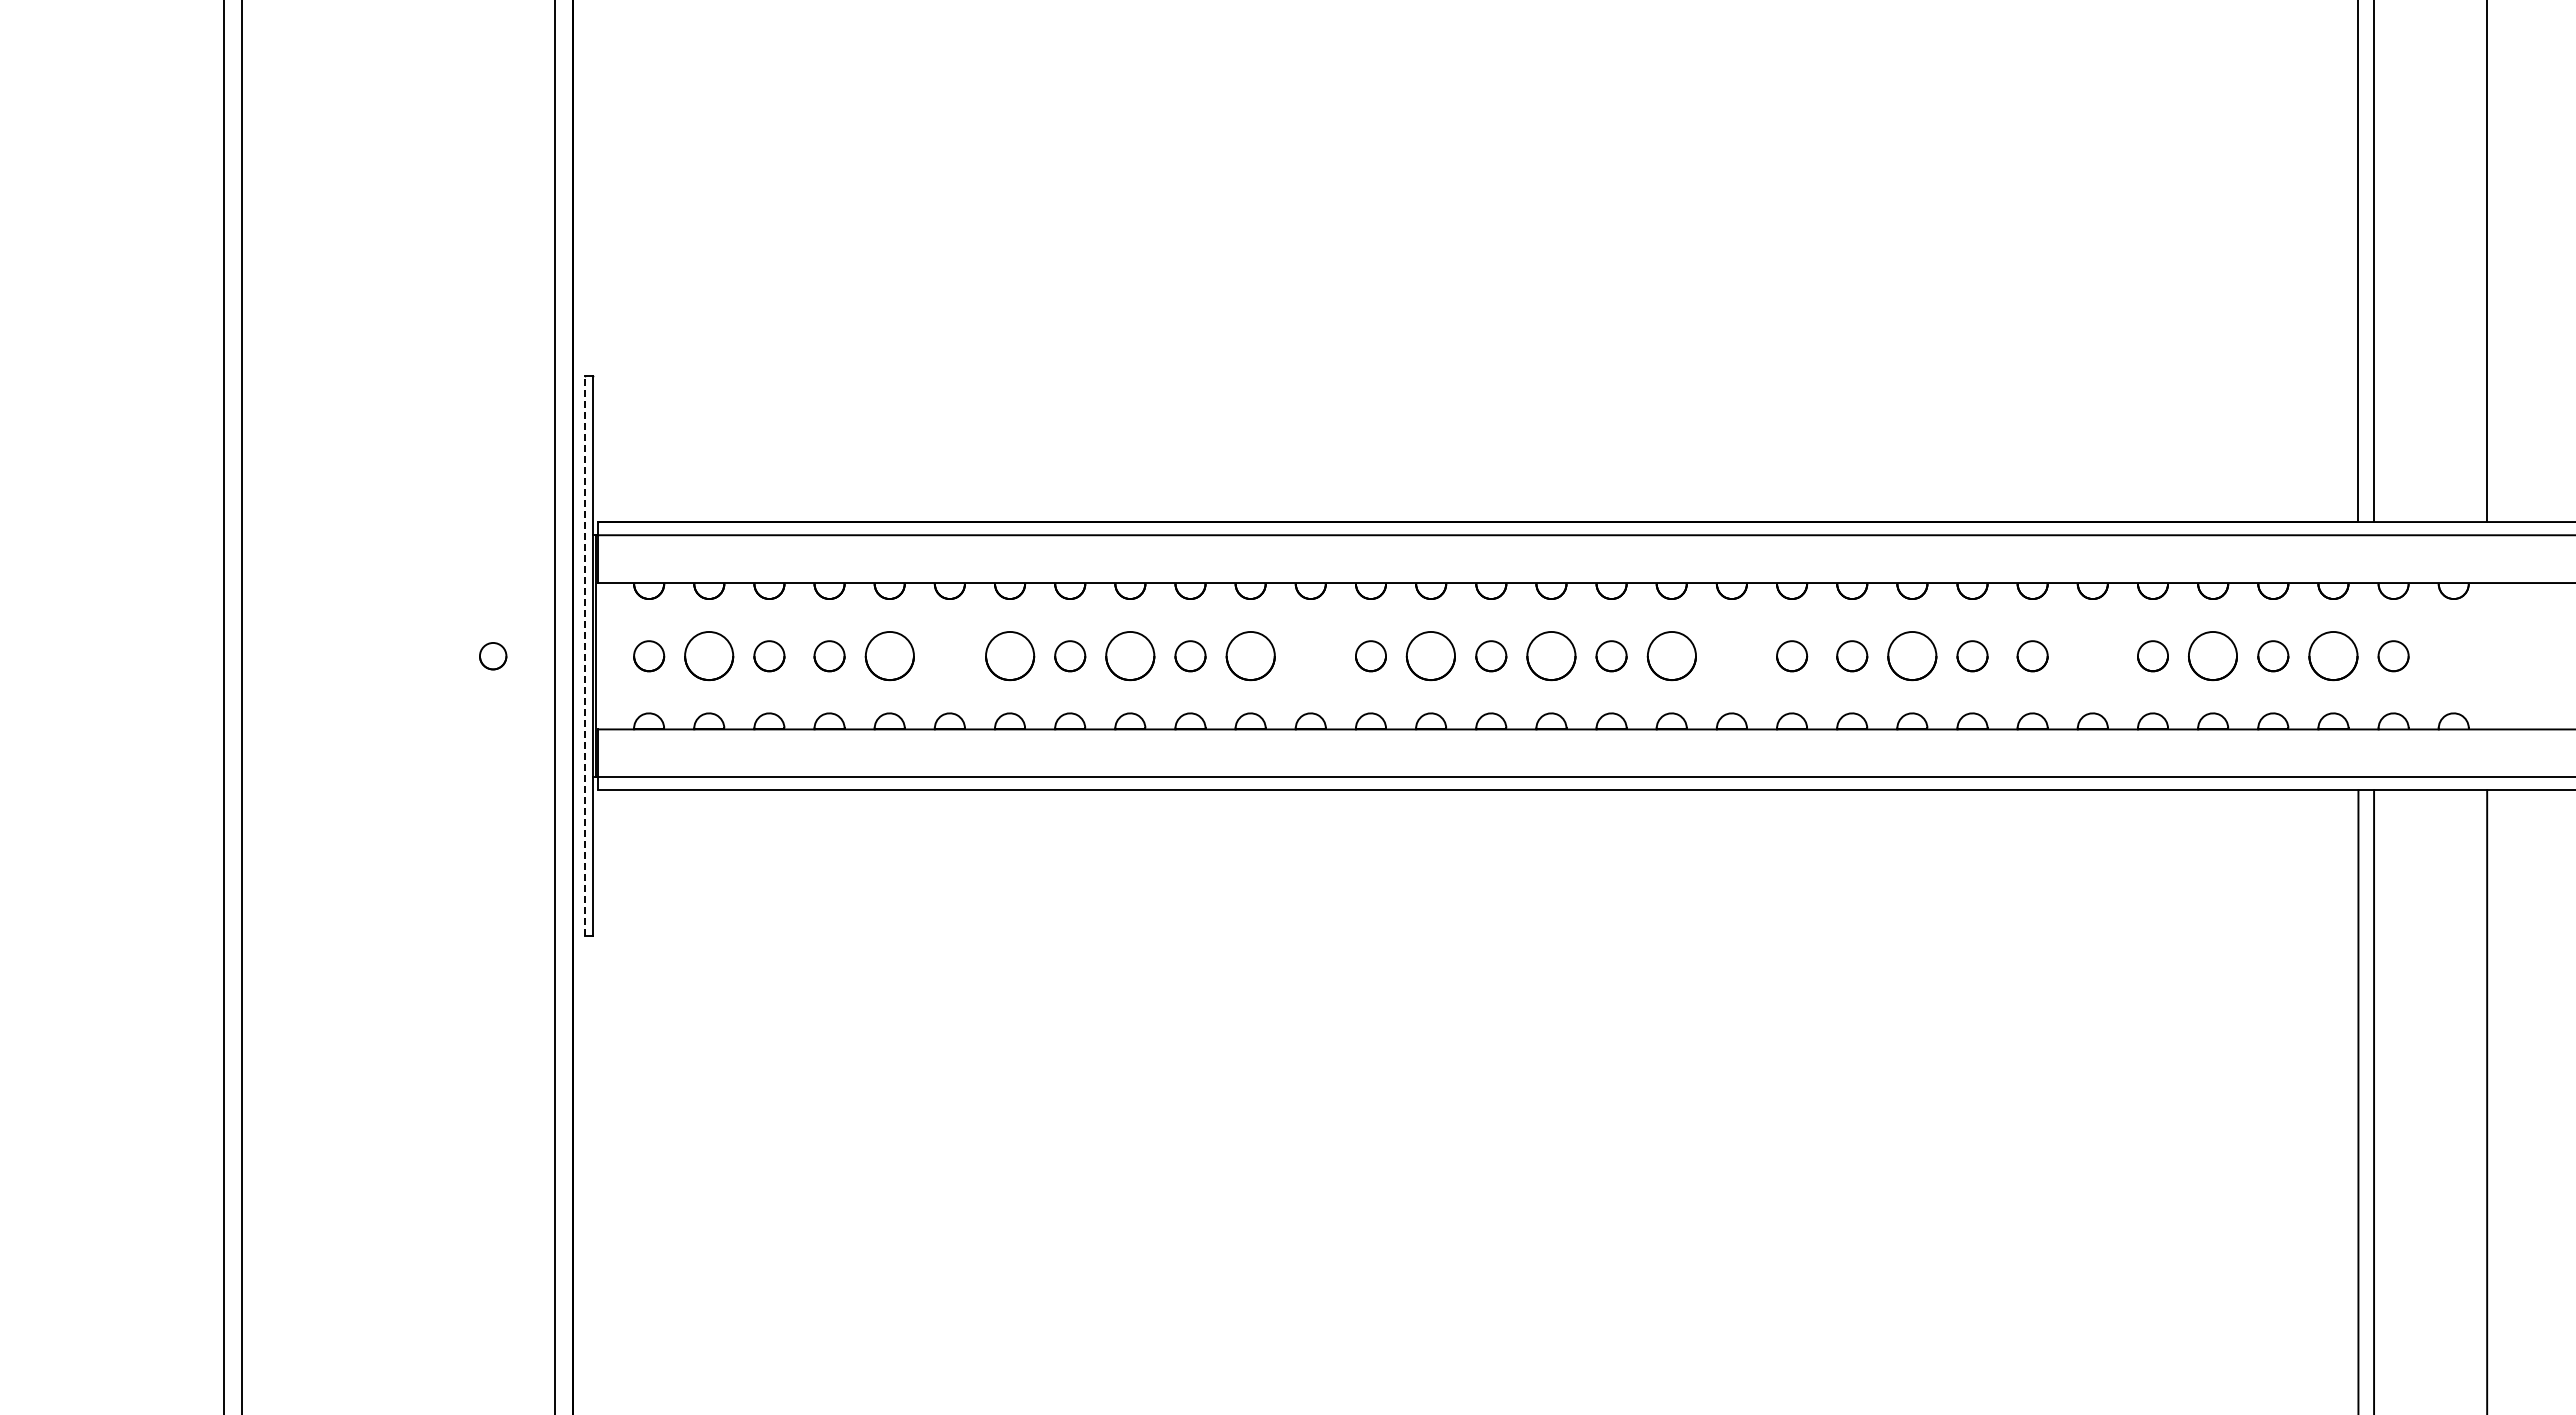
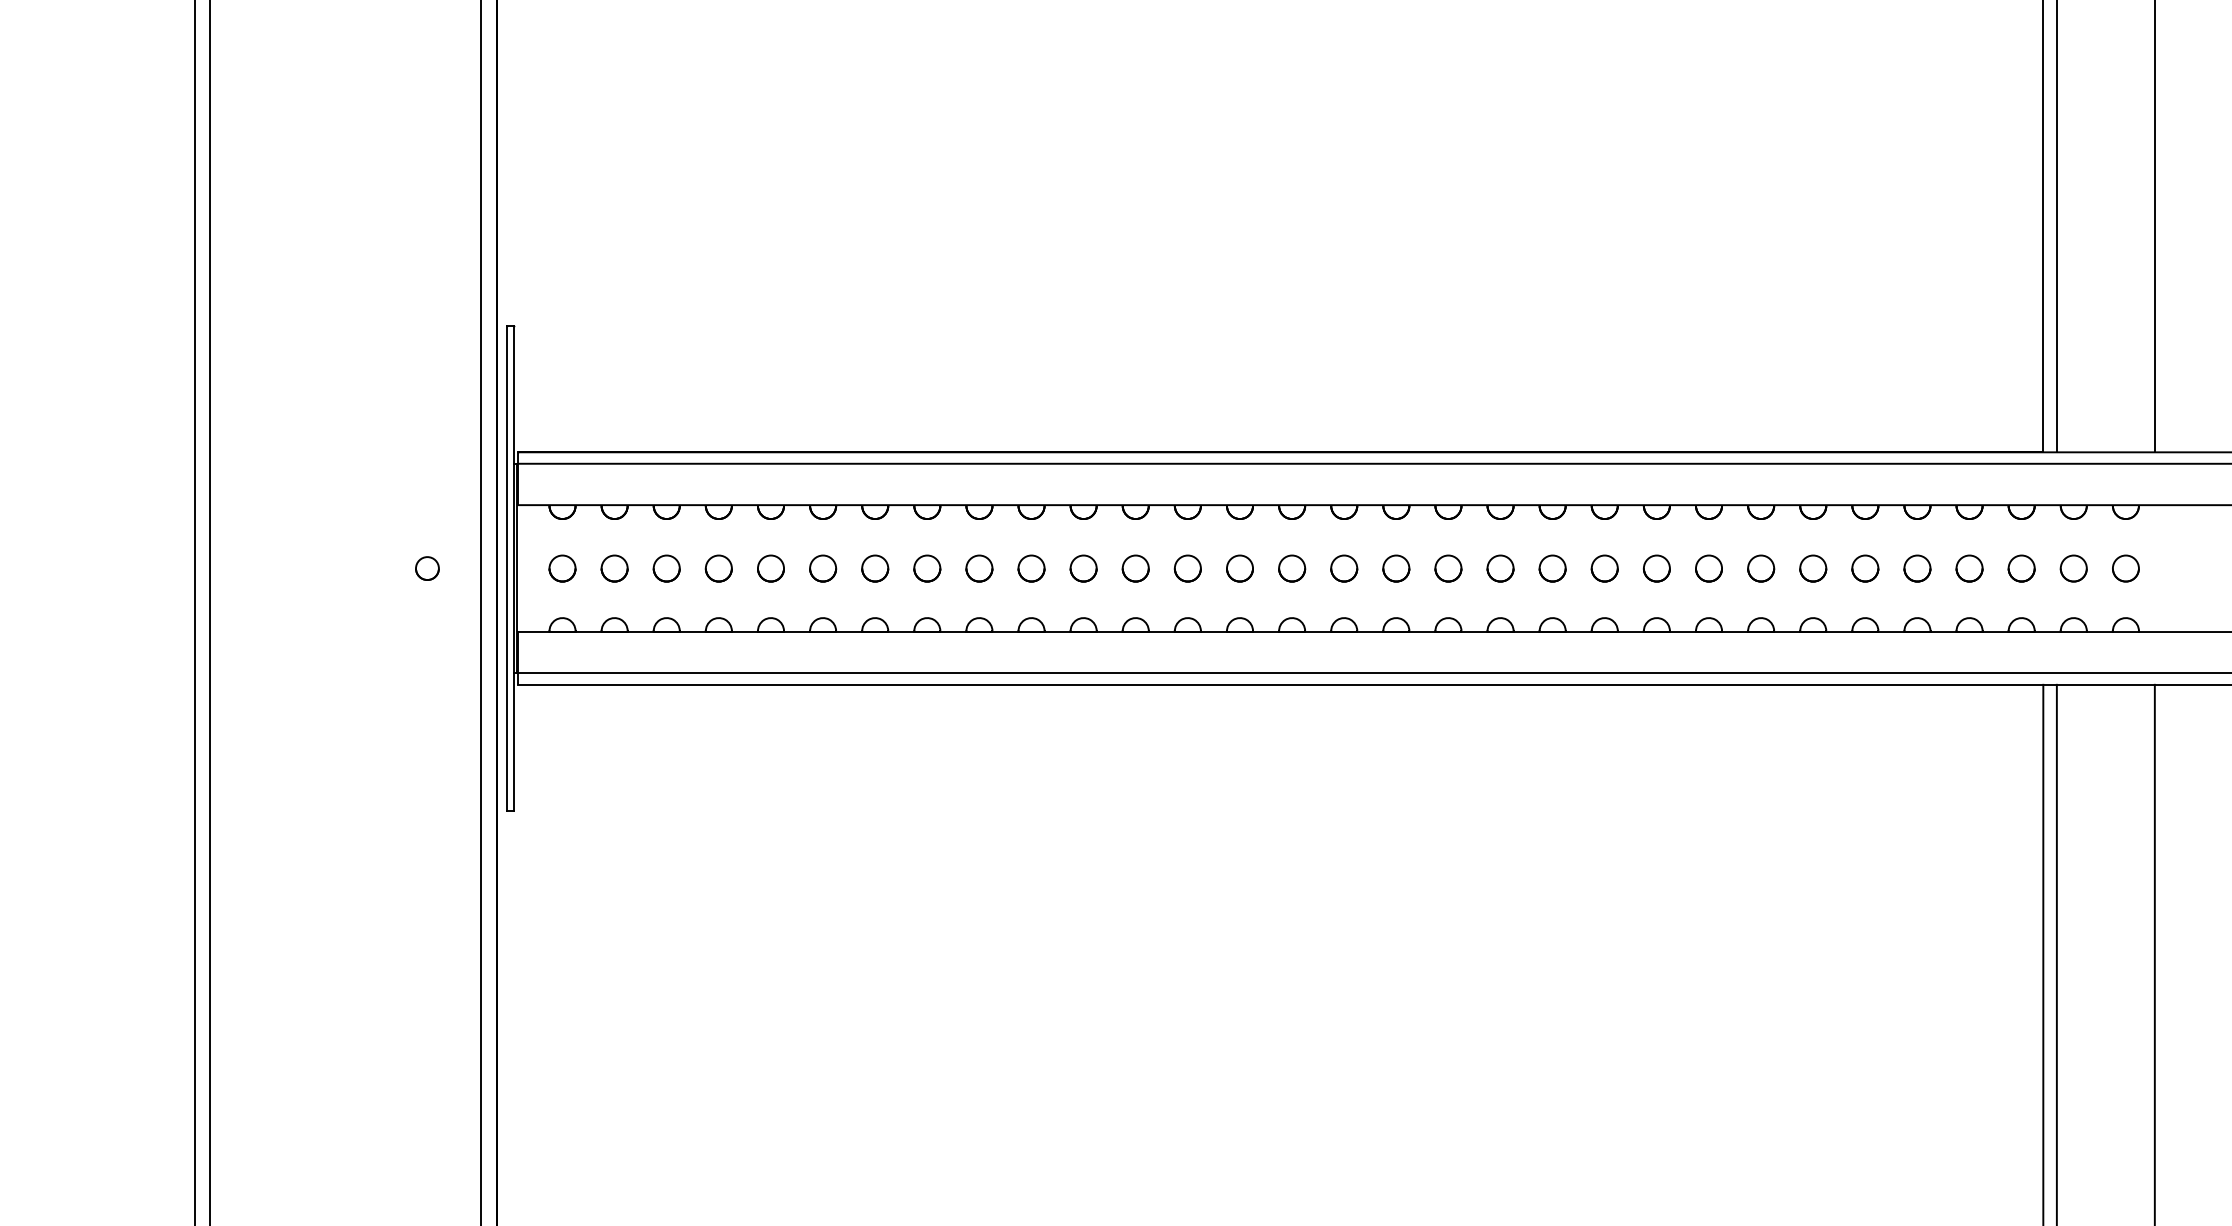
line: (585, 656) -> (507, 568), dashed -> solid
circle: (709, 656) -> (614, 568), size x0.62
circle: (889, 656) -> (770, 568), size x0.62
circle: (949, 656) -> (822, 568), added
circle: (1009, 656) -> (874, 568), size x0.62
circle: (1130, 656) -> (979, 568), size x0.62
circle: (1250, 656) -> (1083, 568), size x0.62
circle: (1310, 656) -> (1135, 568), added
circle: (1431, 656) -> (1240, 568), size x0.62
circle: (1551, 656) -> (1344, 568), size x0.62
circle: (1671, 656) -> (1448, 568), size x0.62
circle: (1731, 656) -> (1500, 568), added
circle: (1912, 656) -> (1657, 568), size x0.62
circle: (2092, 656) -> (1812, 568), added
circle: (2213, 656) -> (1917, 568), size x0.62
circle: (2333, 656) -> (2021, 568), size x0.62
circle: (2453, 656) -> (2125, 568), added

